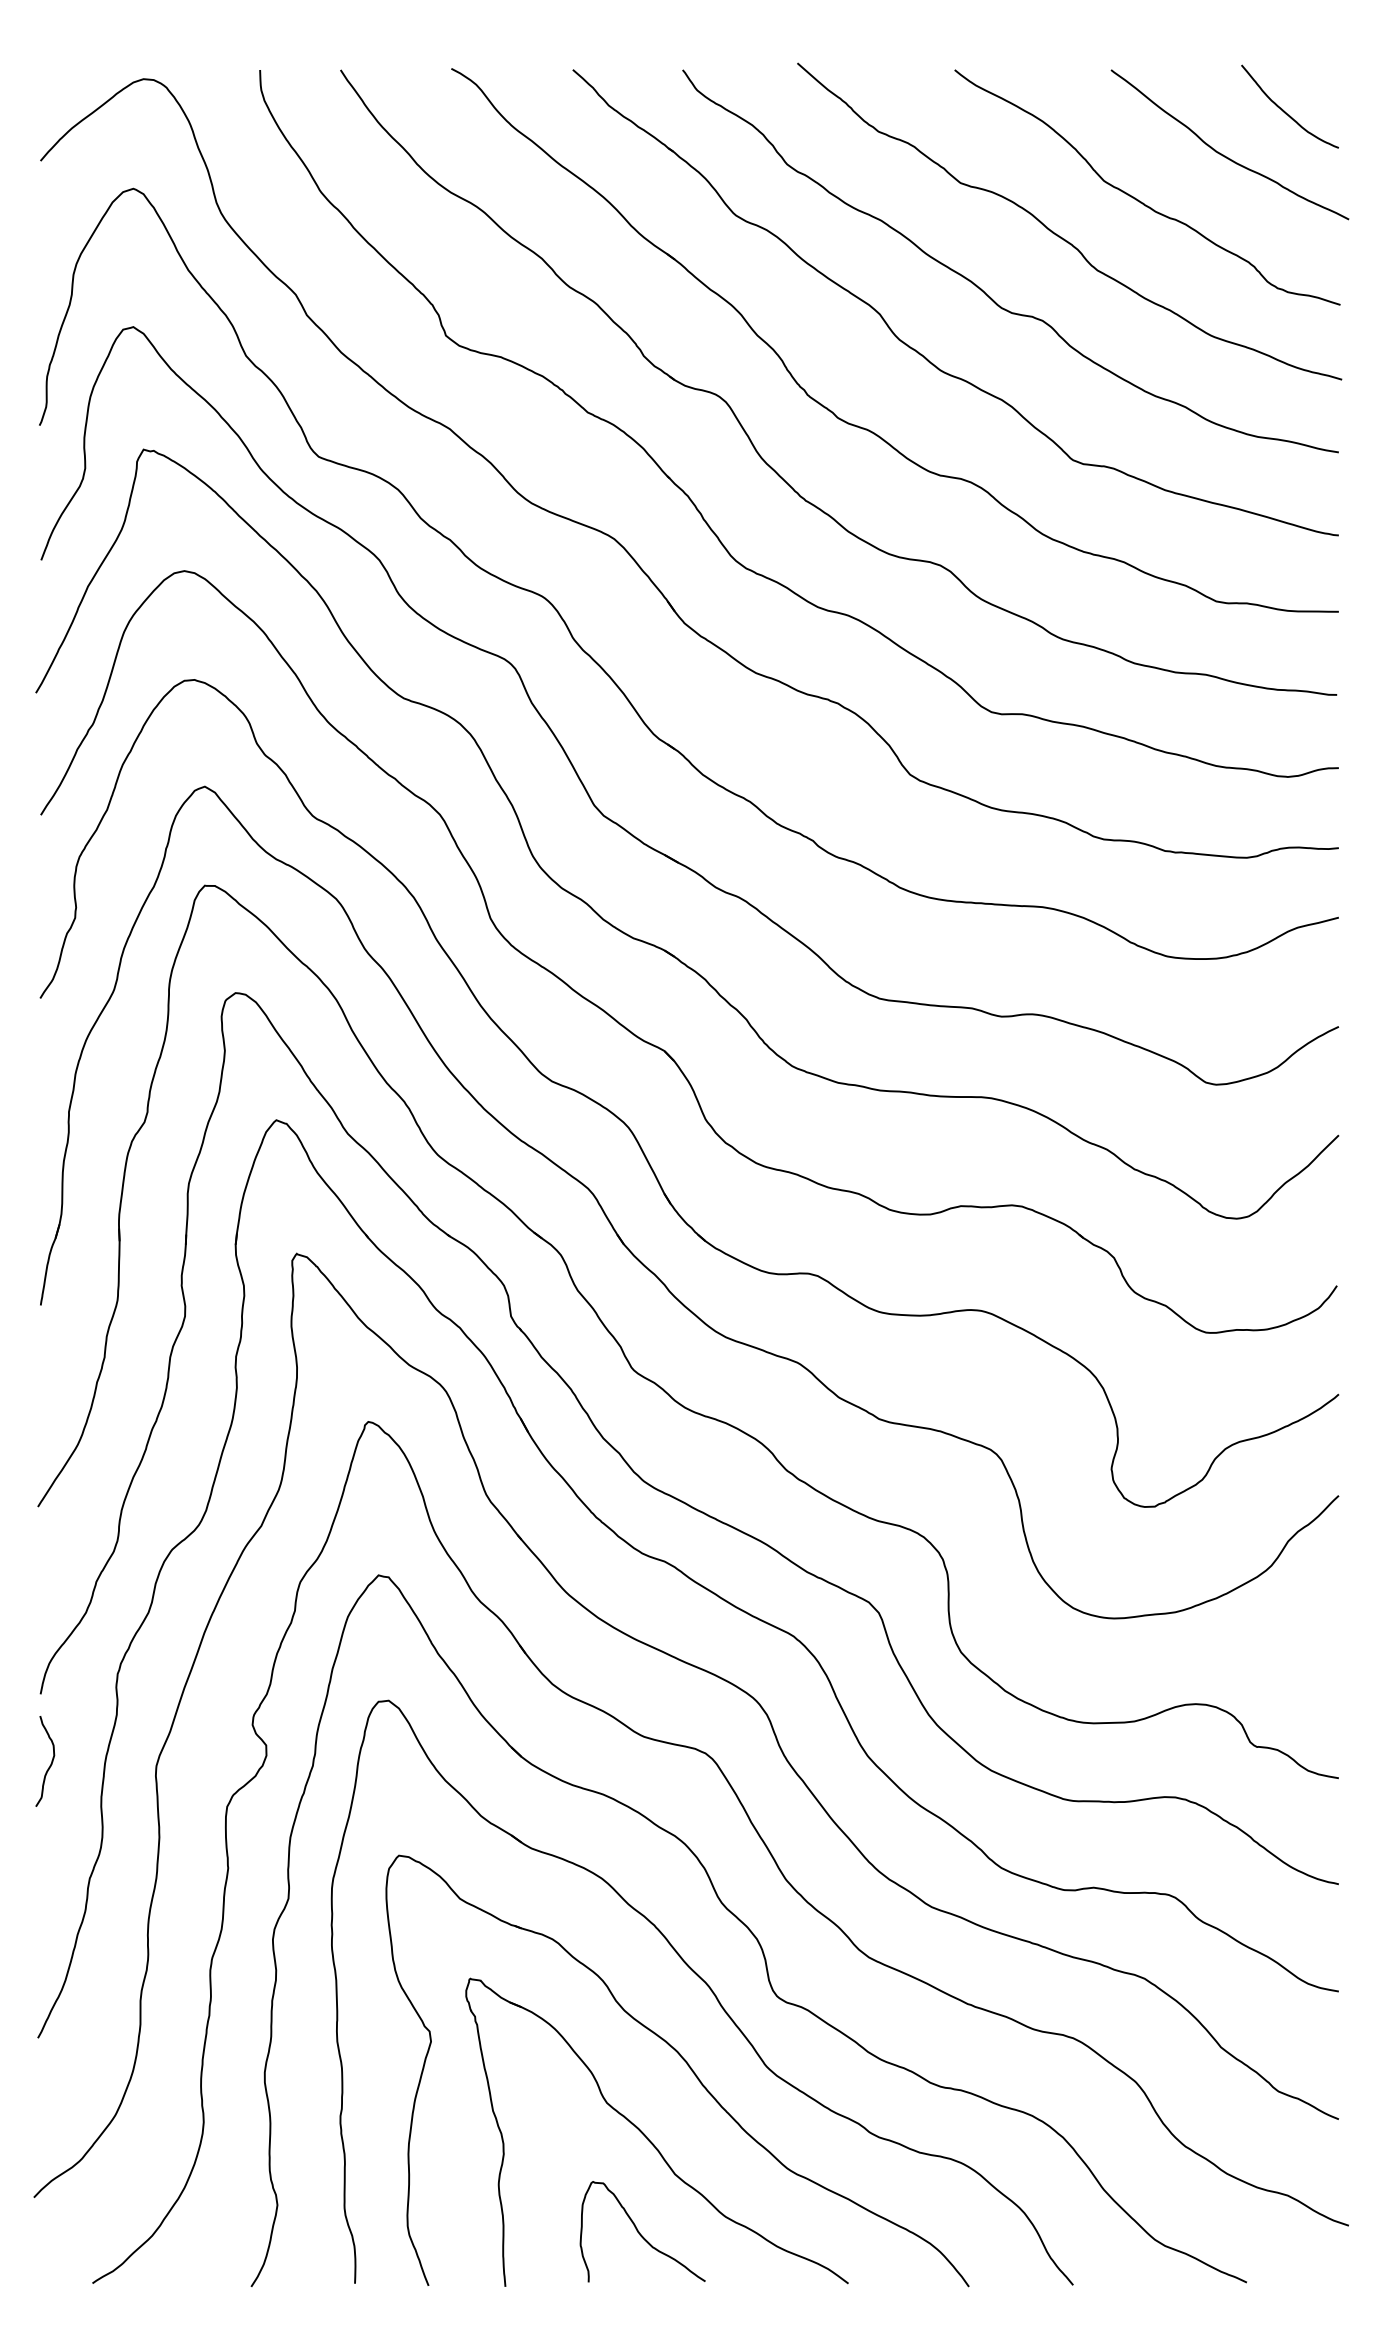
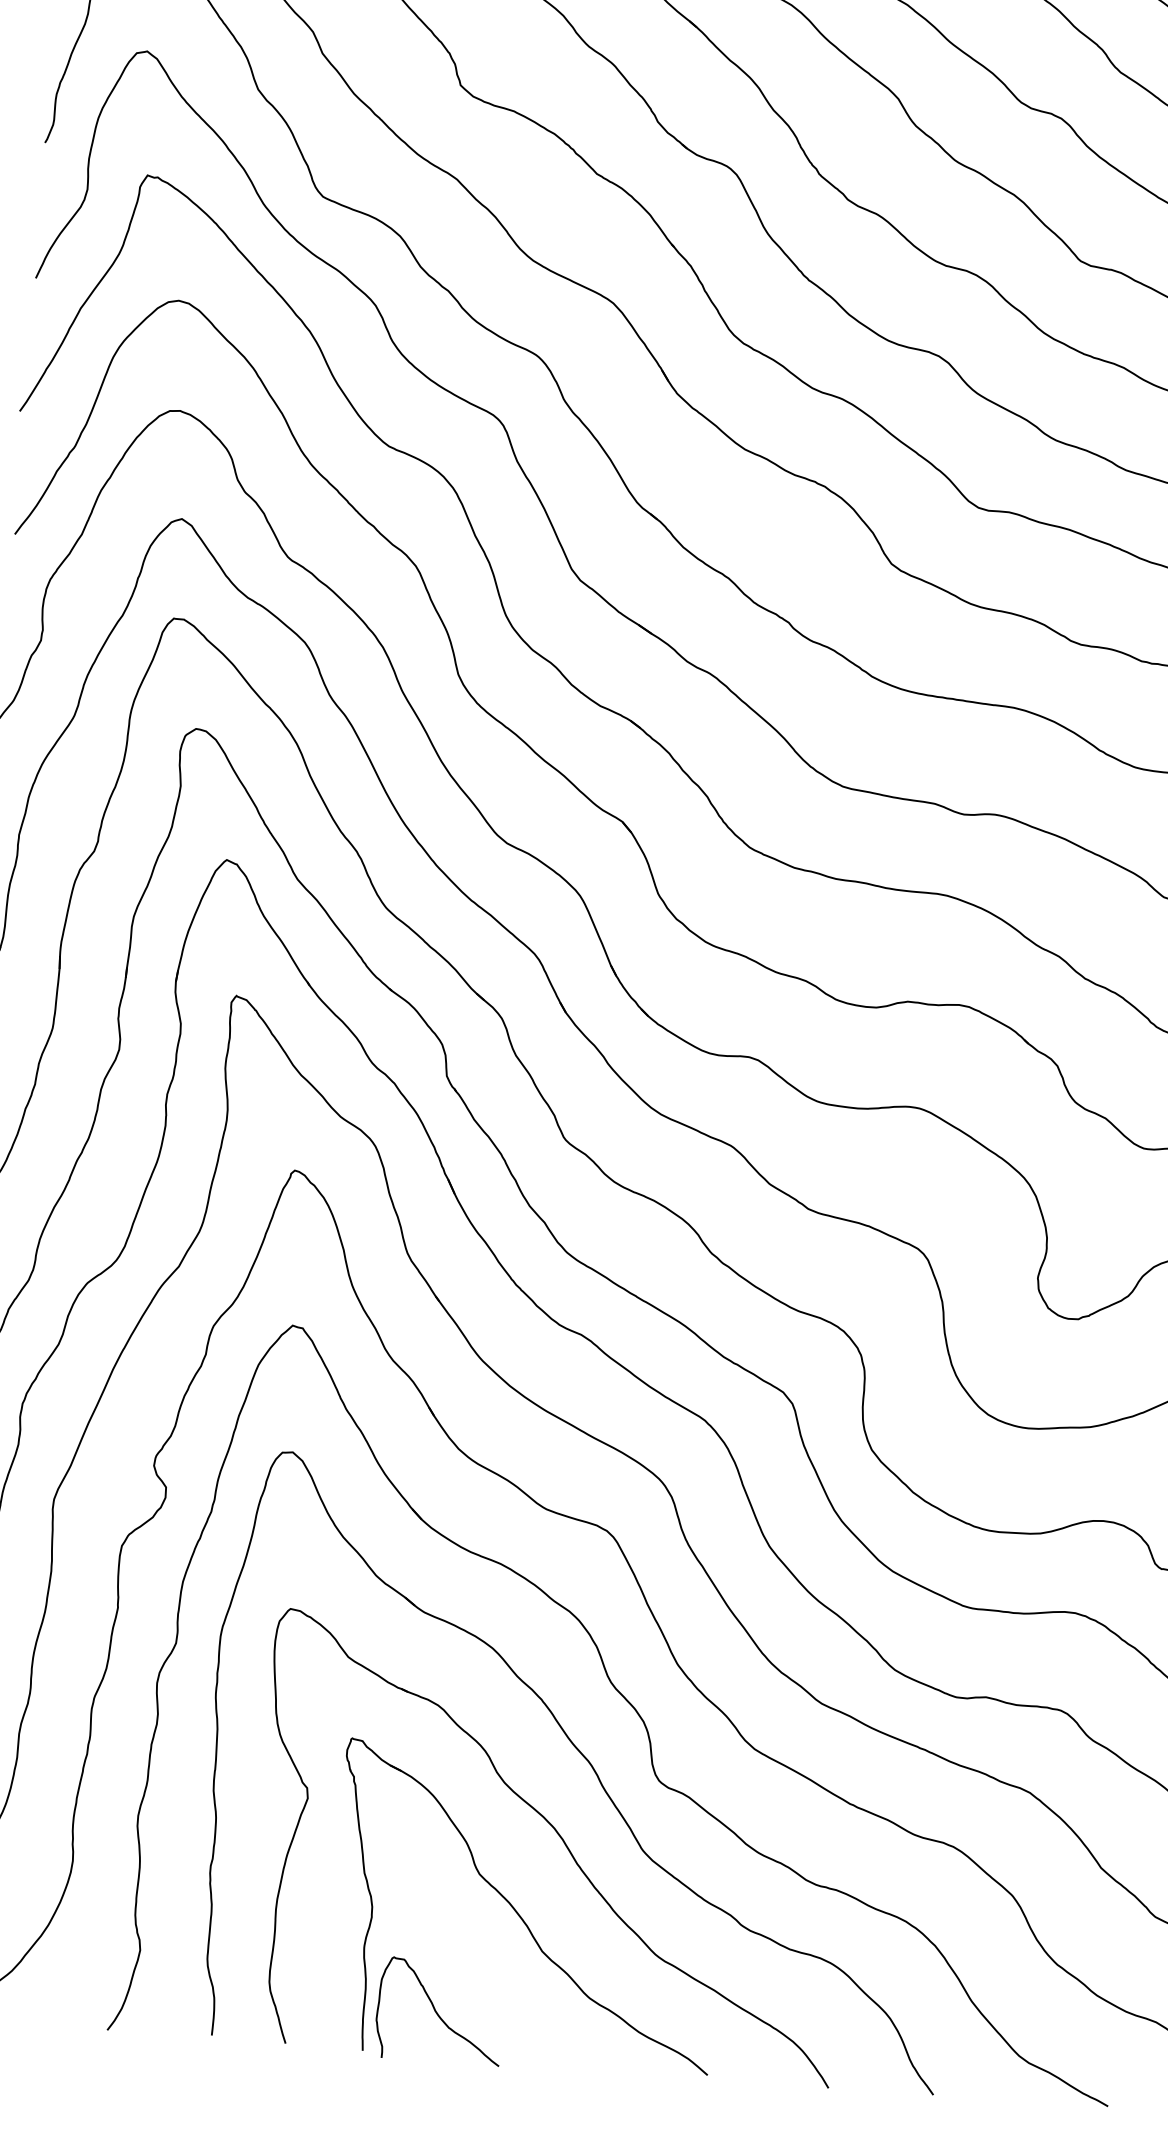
curve: (640, 2233) -> (437, 2012), moved

